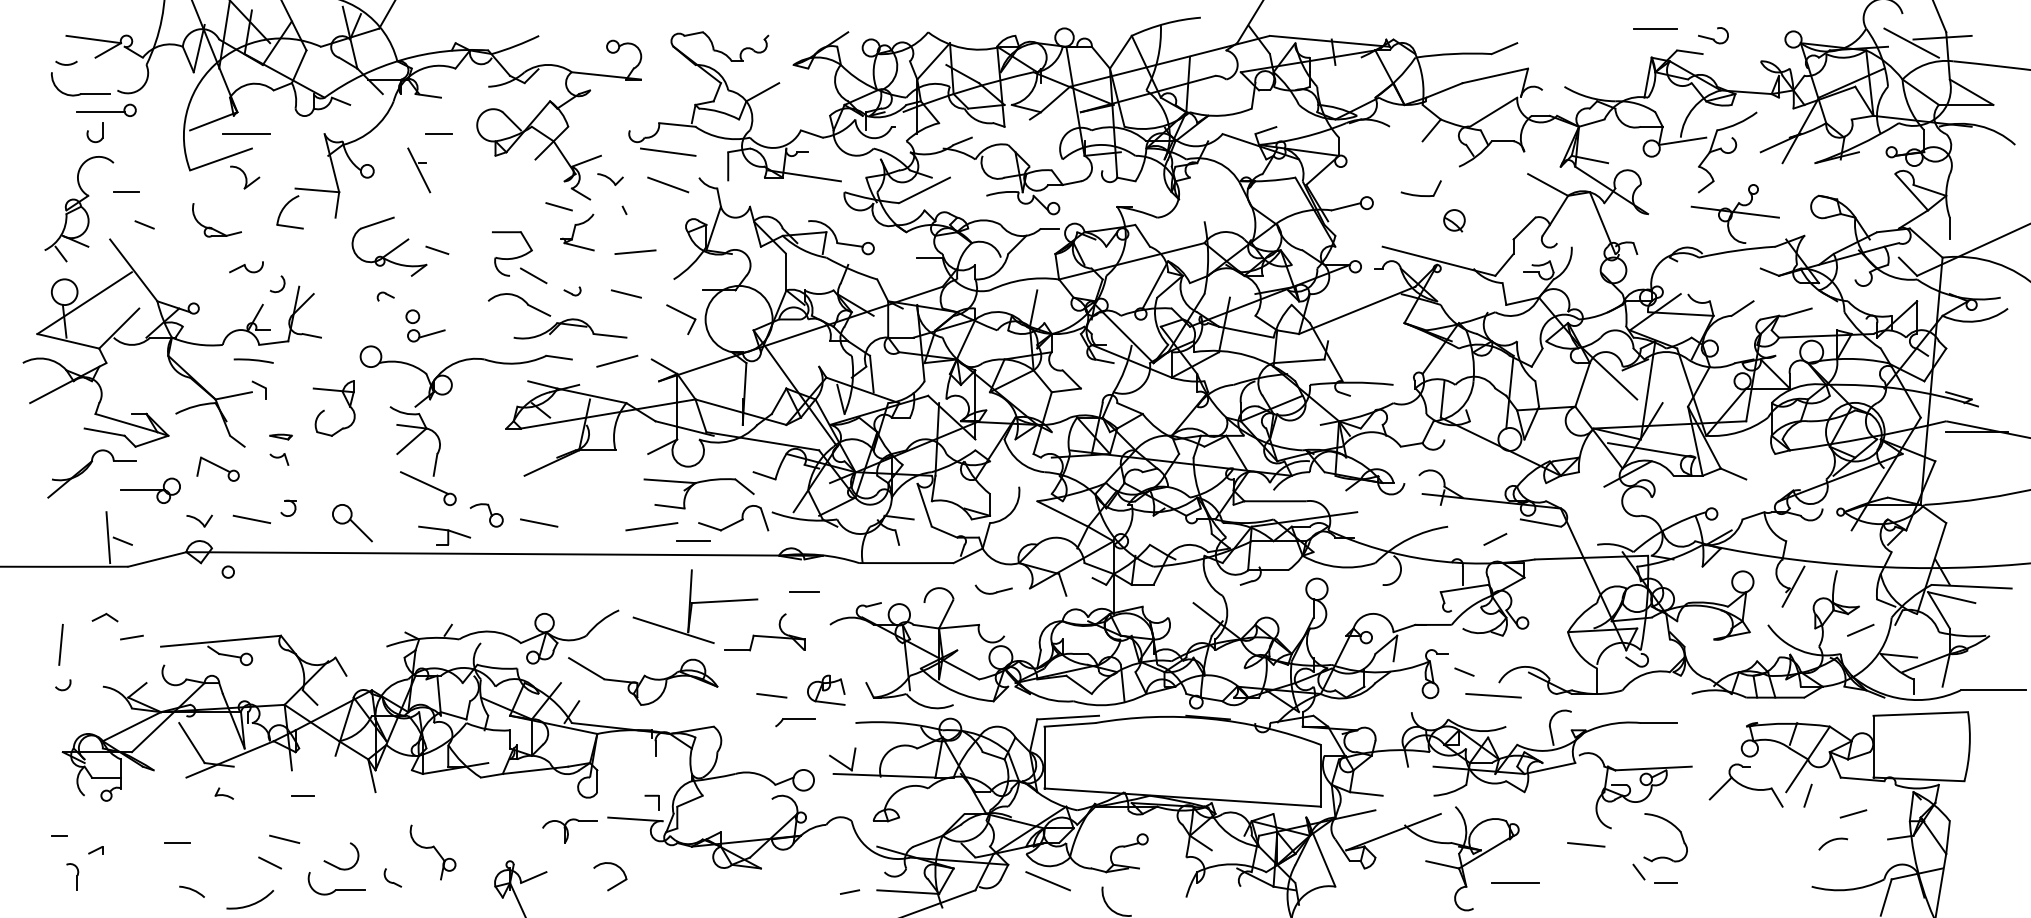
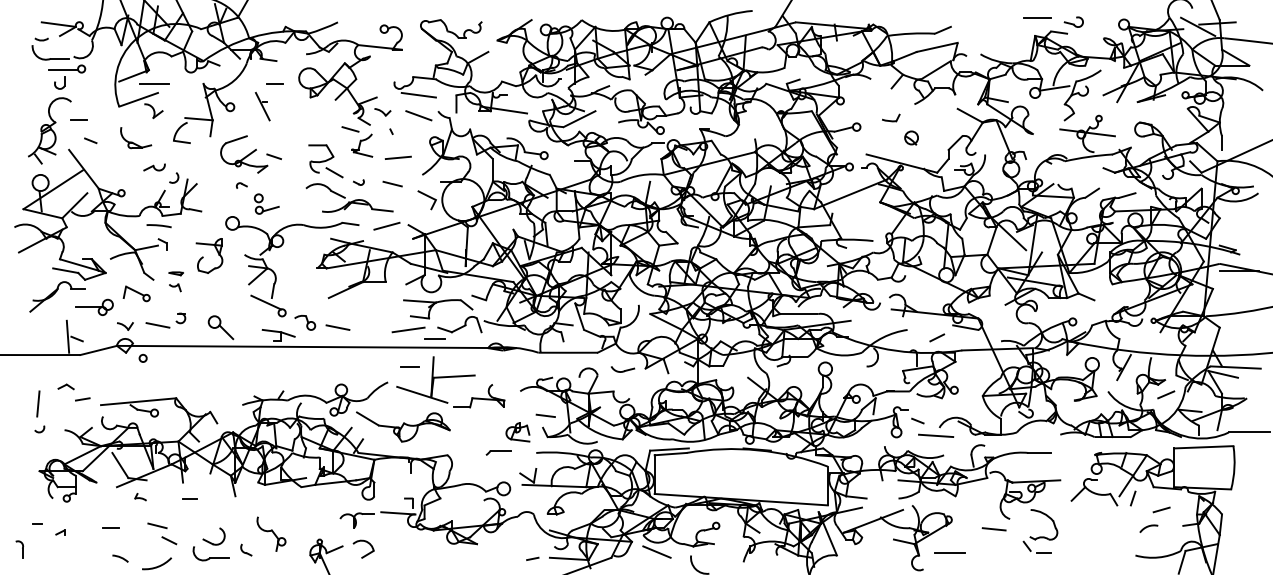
part: (1422, 187) -> (891, 117), size x0.7
line: (803, 591) -> (409, 366), moved
line: (771, 695) -> (545, 415), moved
line: (284, 838) -> (157, 525), moved
part: (613, 865) -> (365, 542), moved
part: (72, 877) -> (19, 549), moved

